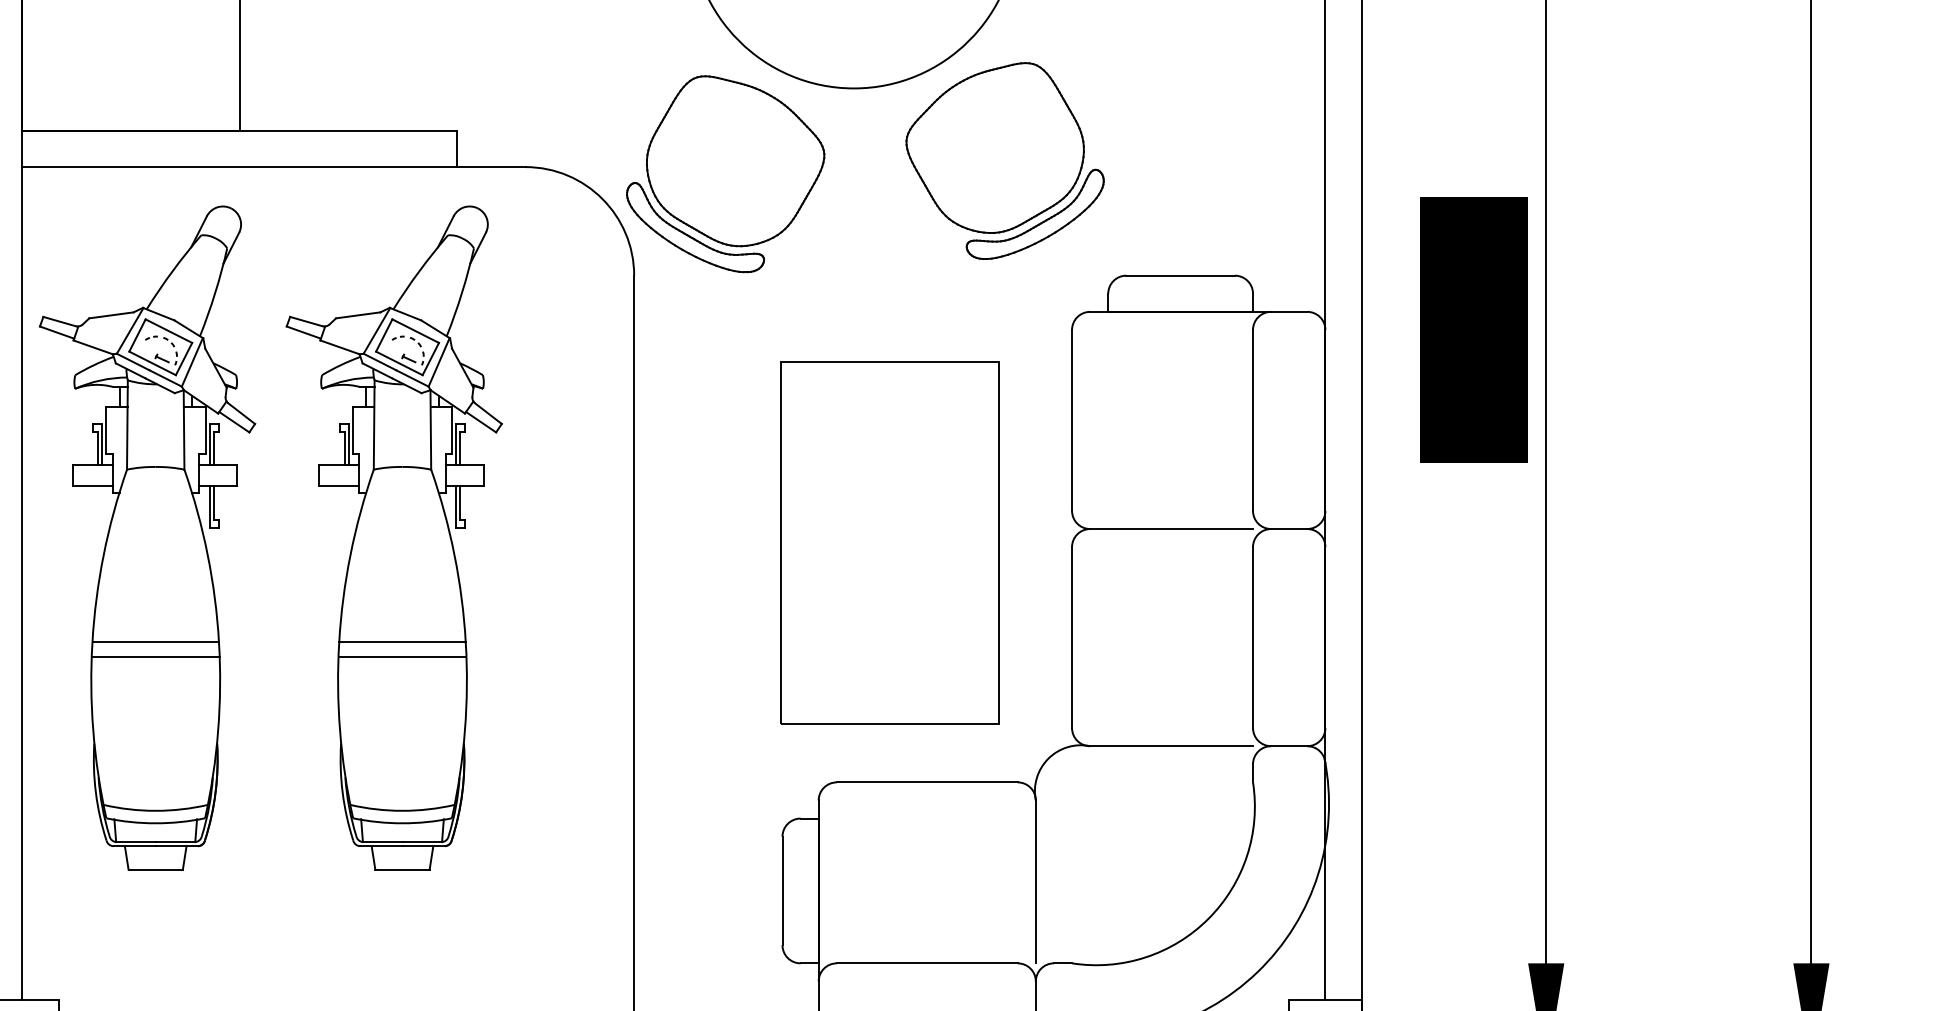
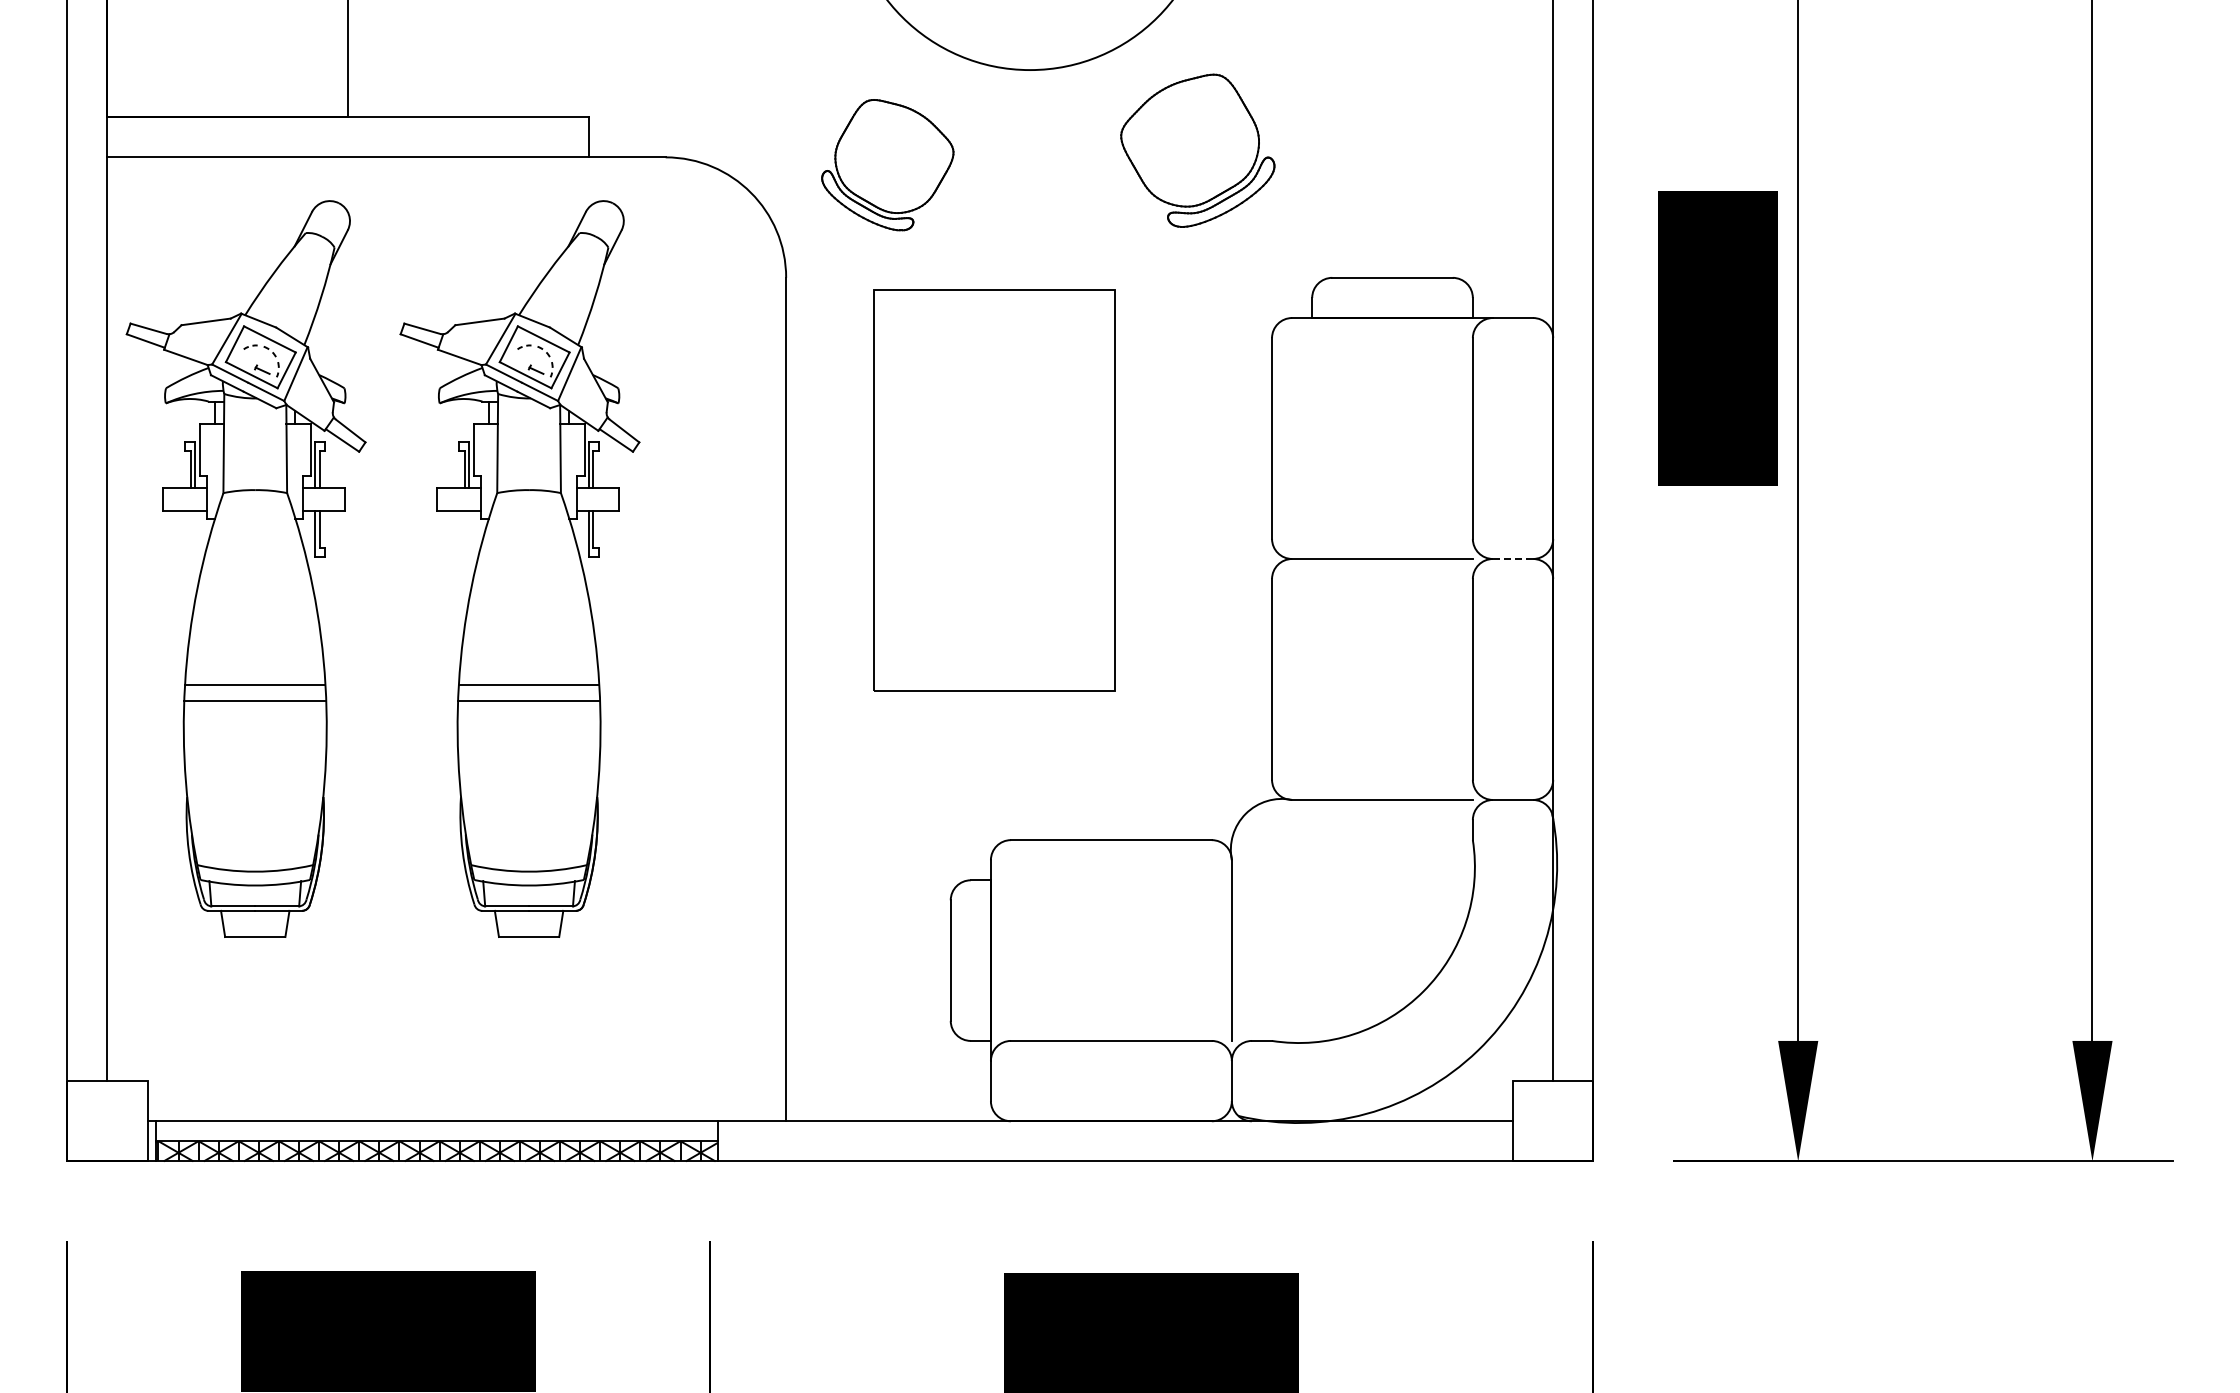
part: (1004, 160) -> (1197, 150), size x0.7
part: (725, 173) -> (887, 164), size x0.6
line: (1288, 528) -> (1512, 558), solid -> dashed
part: (889, 543) -> (994, 490), moved

